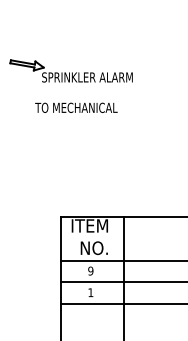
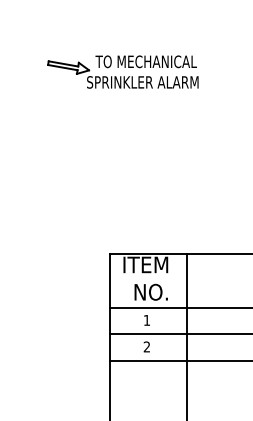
text: (75, 107) -> (145, 61), moved
text: (90, 270) -> (146, 319), 9 -> 1
text: (90, 292) -> (146, 346), 1 -> 2

